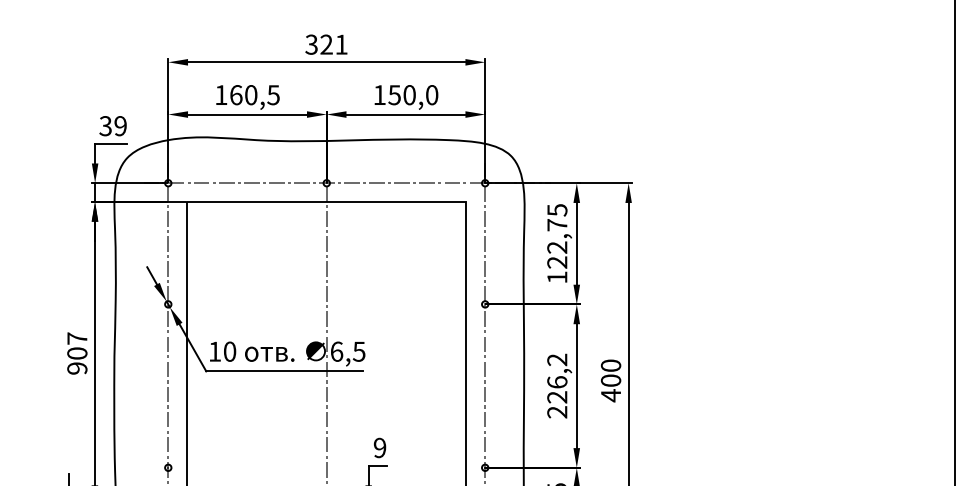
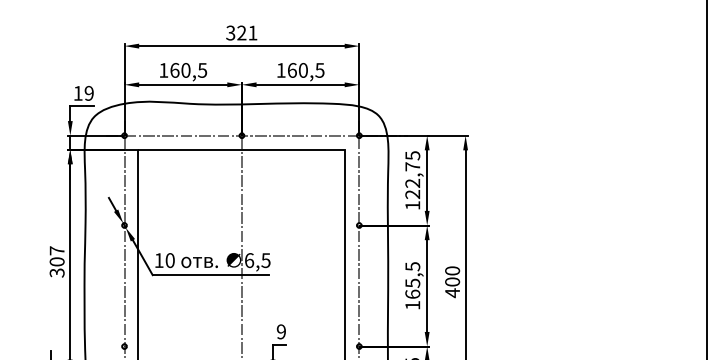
text: (413, 95) -> (306, 70), 150,0 -> 160,5
text: (105, 126) -> (78, 93), 39 -> 19
text: (77, 368) -> (57, 272), 907 -> 307
text: (557, 385) -> (412, 285), 226,2 -> 165,5

